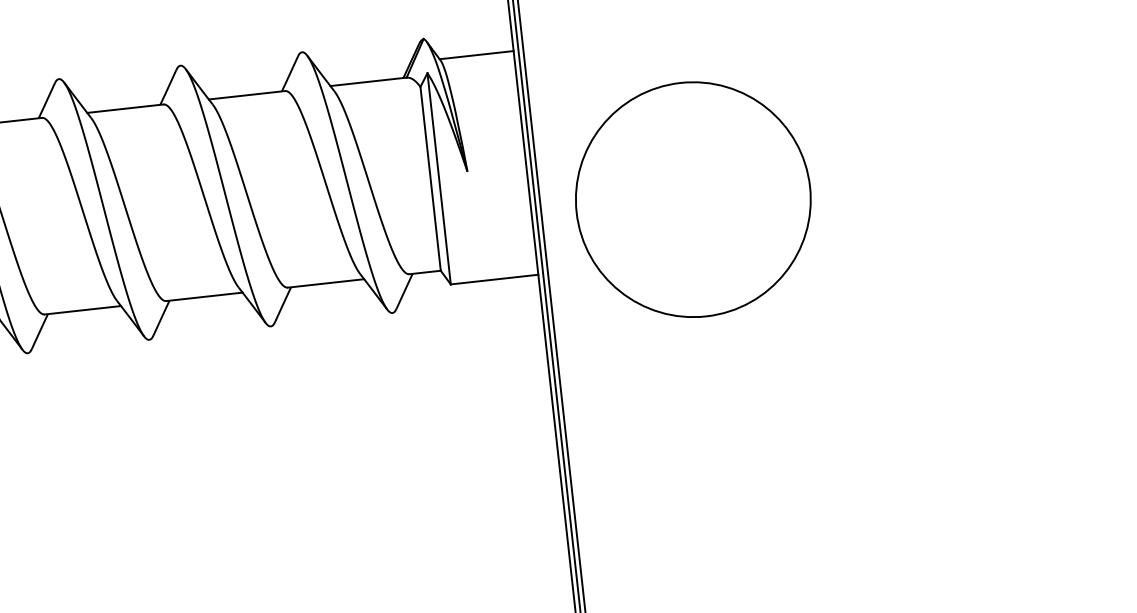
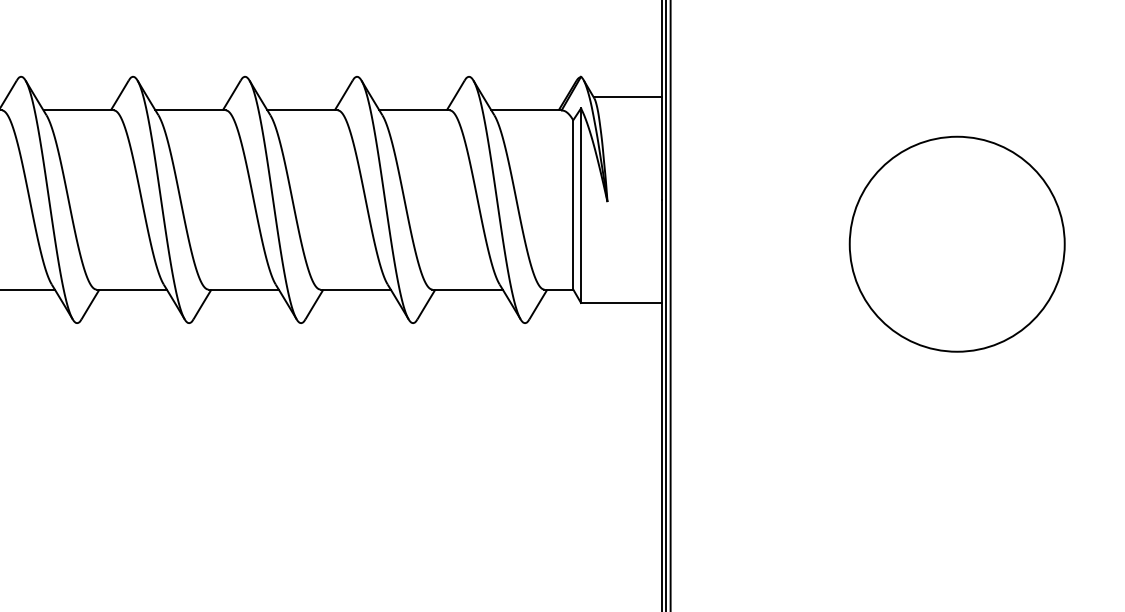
circle: (692, 198) -> (956, 243), moved

